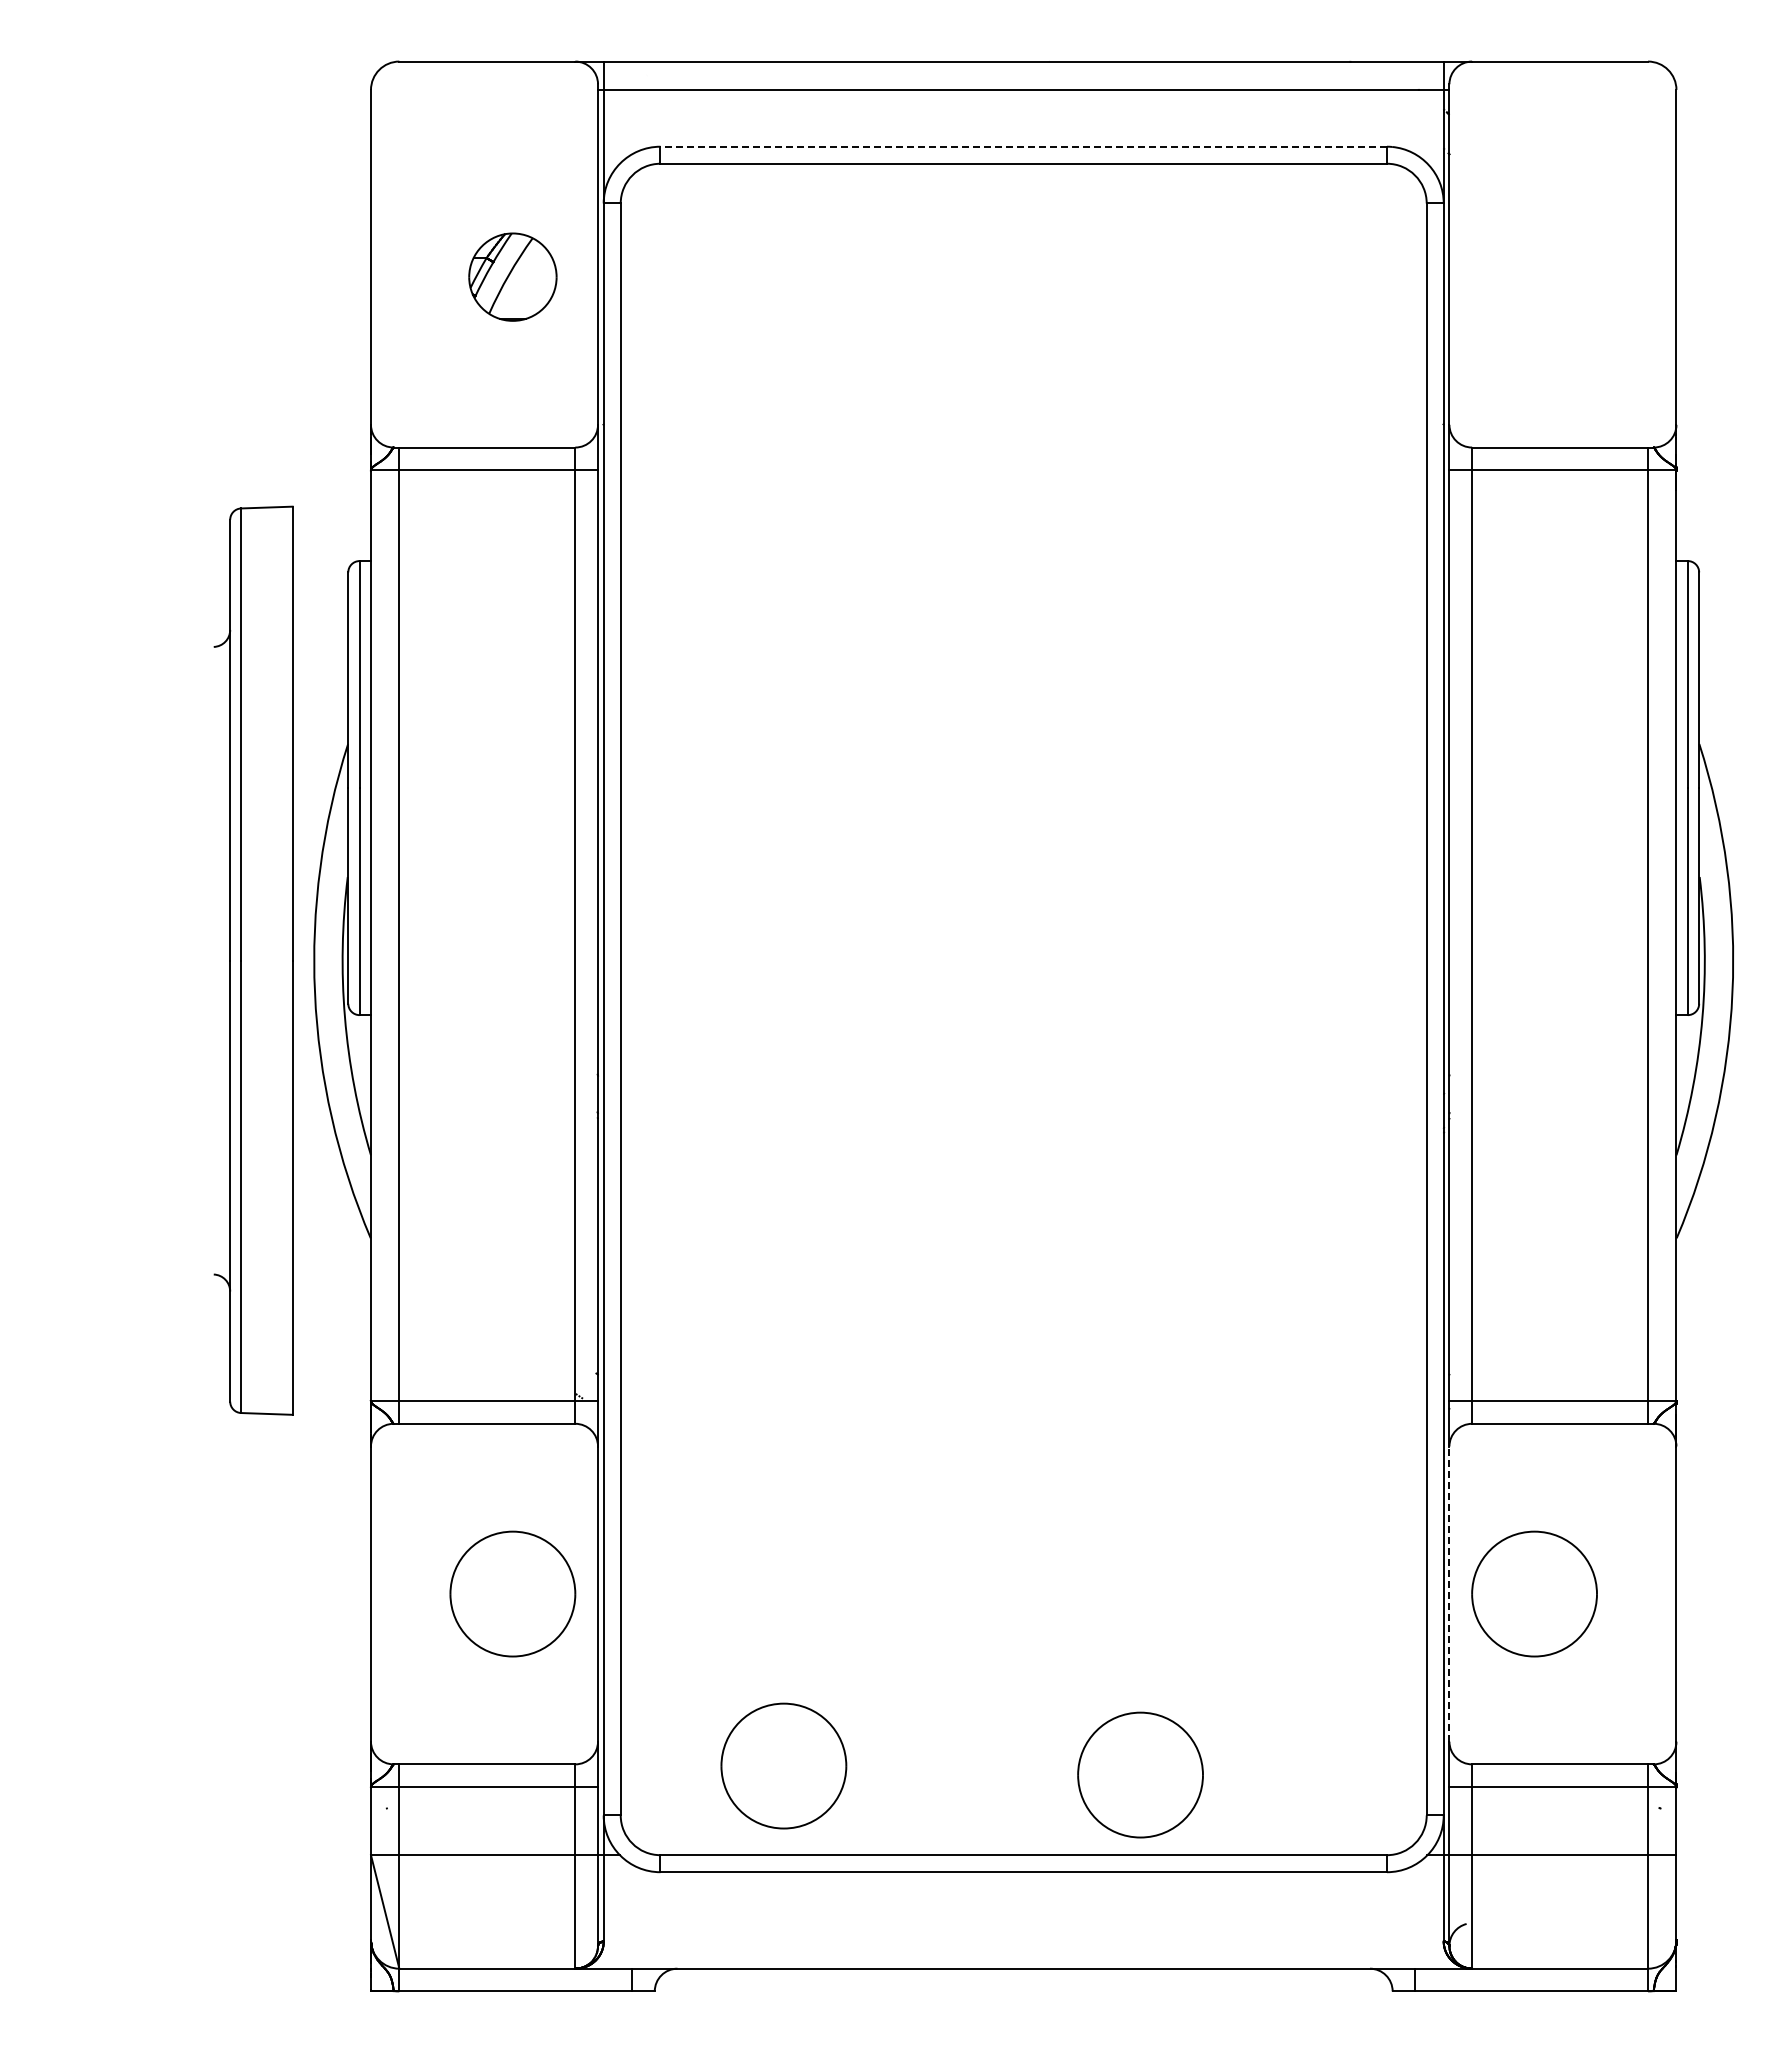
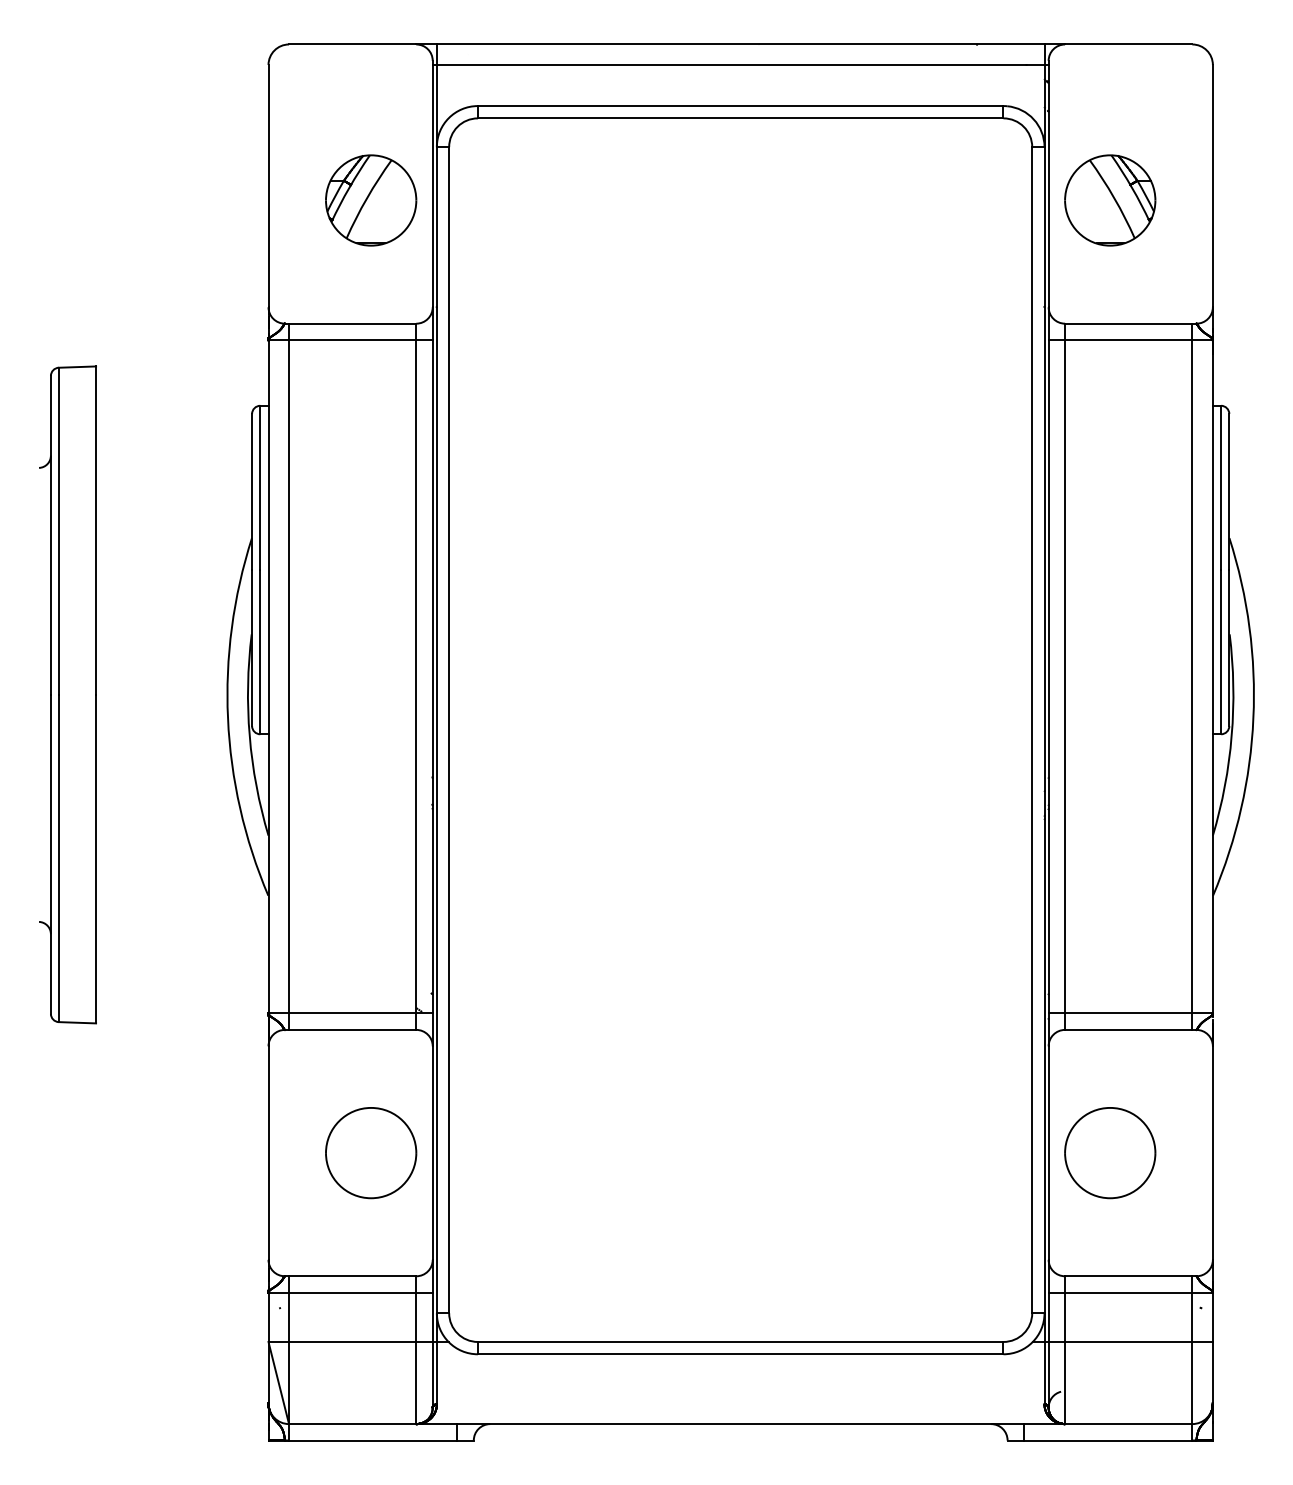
line: (1023, 146) -> (740, 105), dashed -> solid
part: (512, 276) -> (370, 199), size x1.43
part: (1534, 276) -> (1110, 199), added
part: (253, 960) -> (67, 694), moved
line: (1449, 1594) -> (1048, 1153), dashed -> solid
part: (783, 1765) -> (566, 1277), removed
part: (1140, 1774) -> (825, 1283), removed

